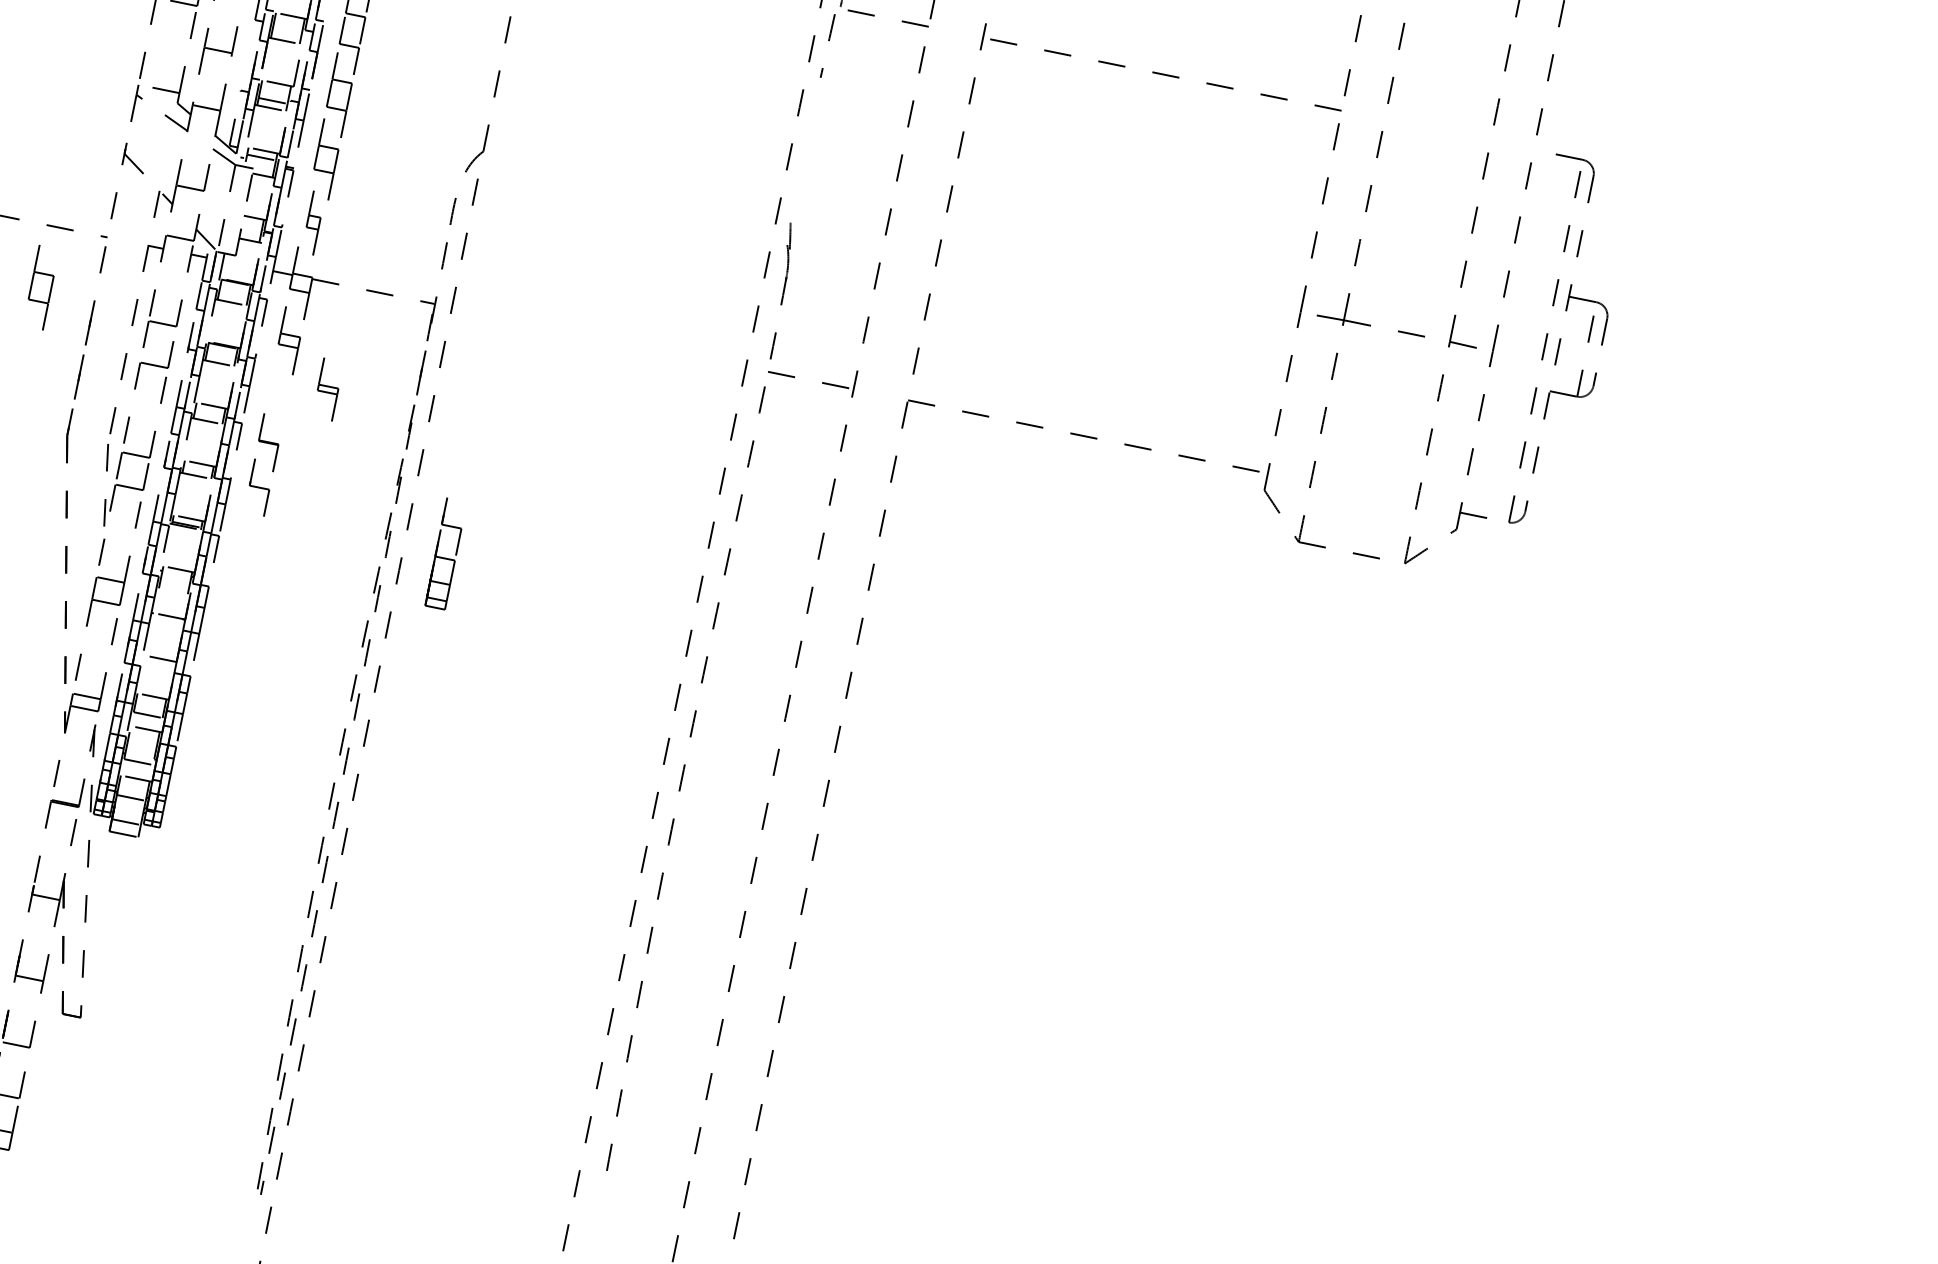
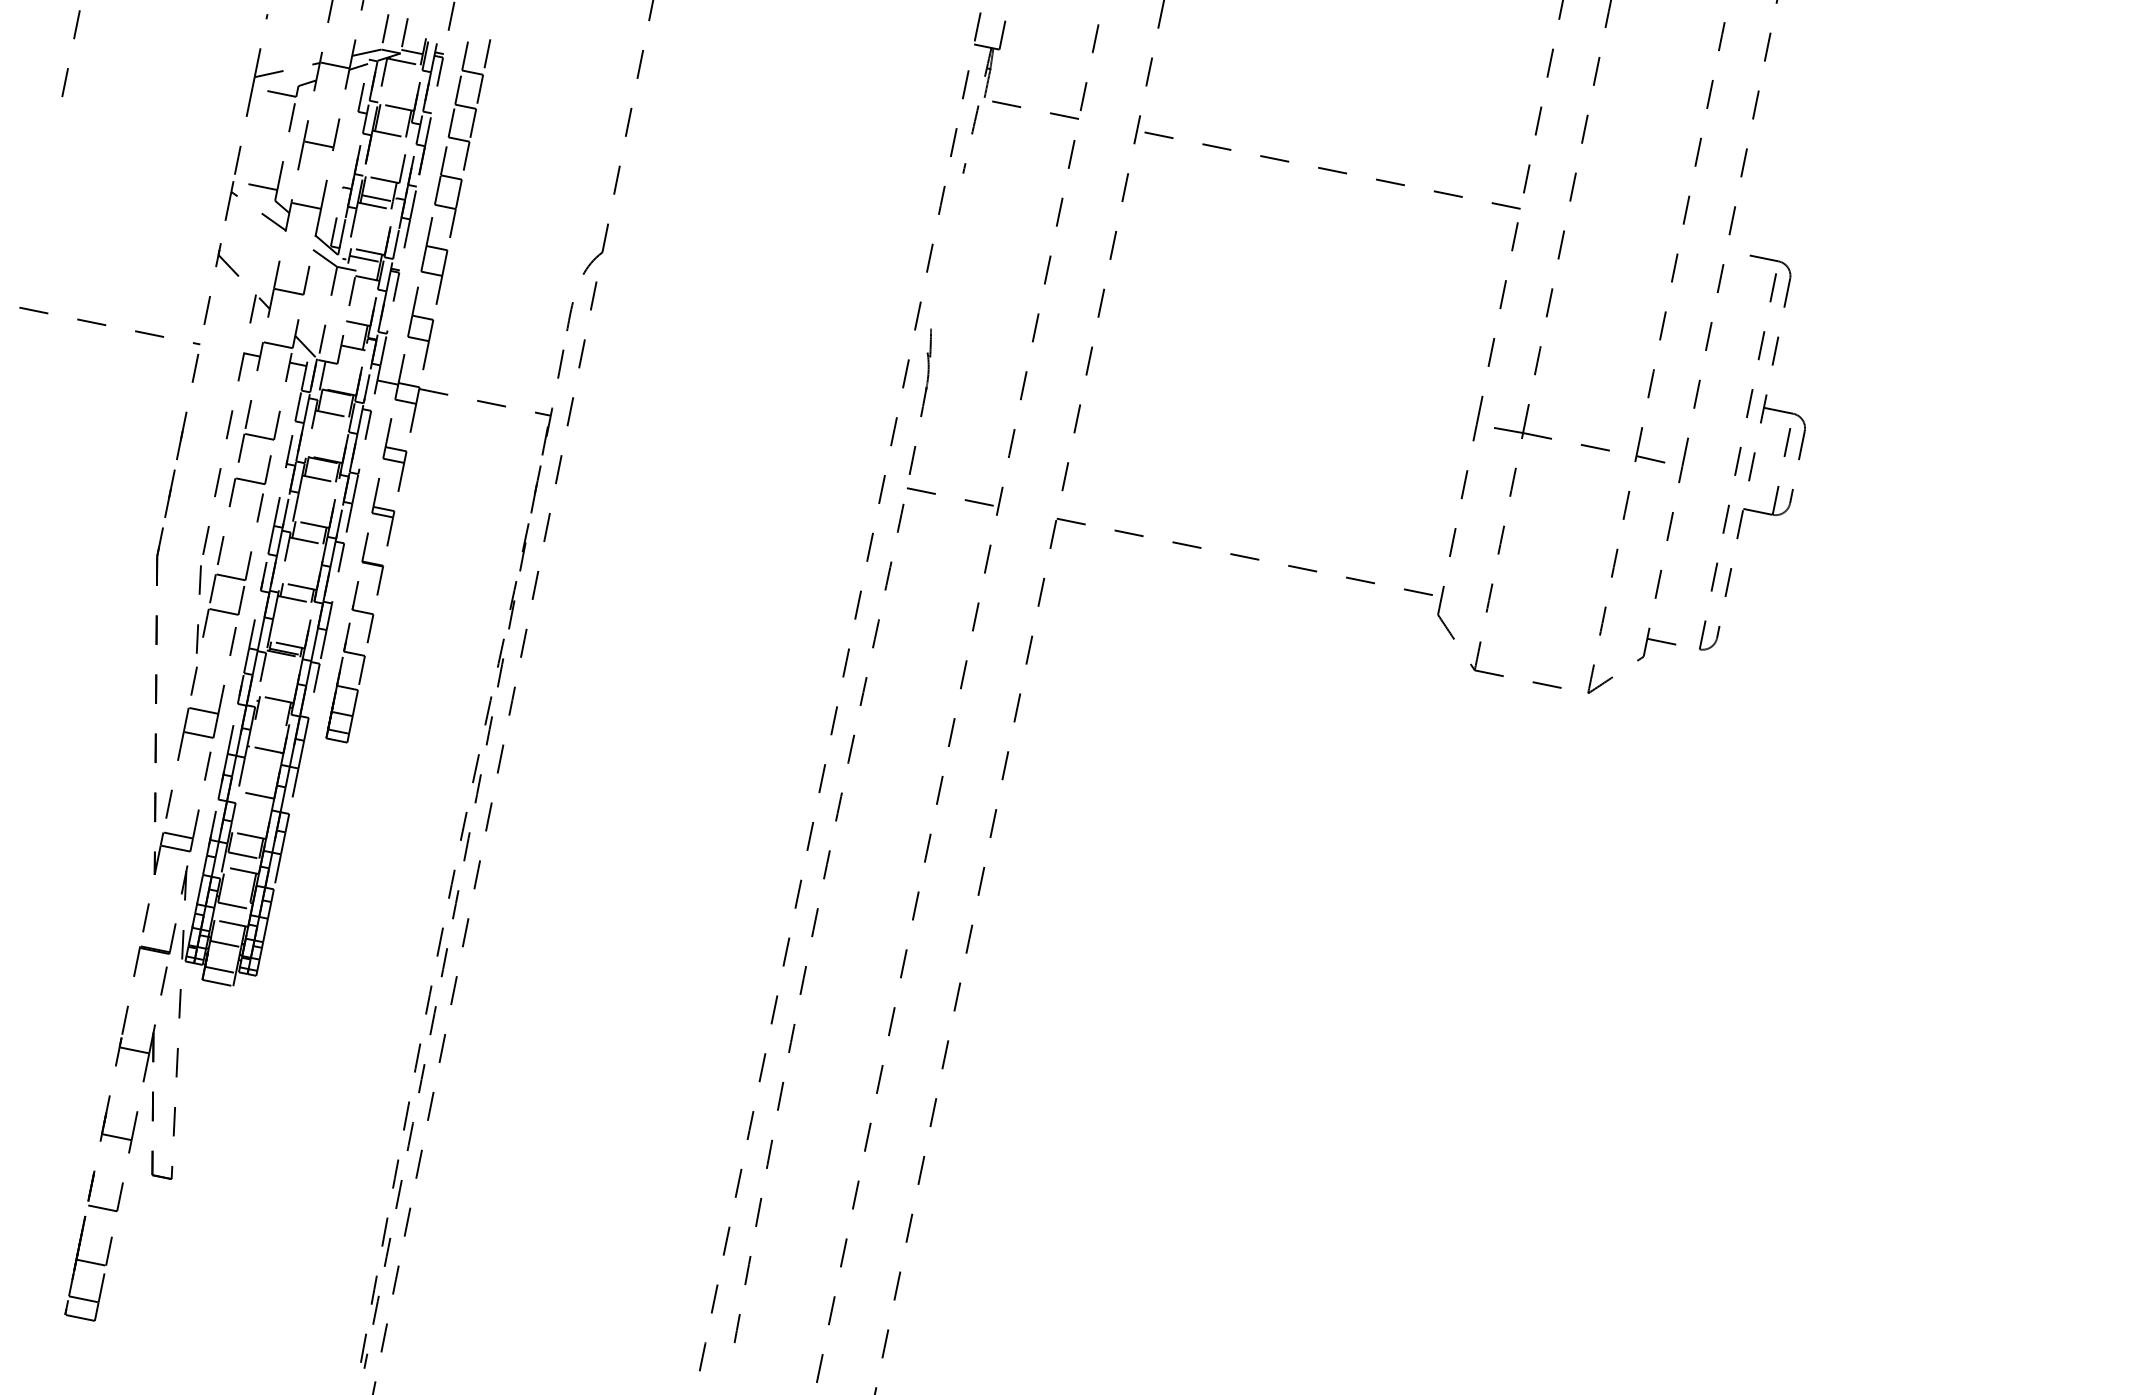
part: (313, 222) -> (420, 328), size x1.67
part: (41, 287) -> (129, 397), removed
part: (328, 389) -> (383, 512), moved
part: (443, 553) -> (345, 682), moved

